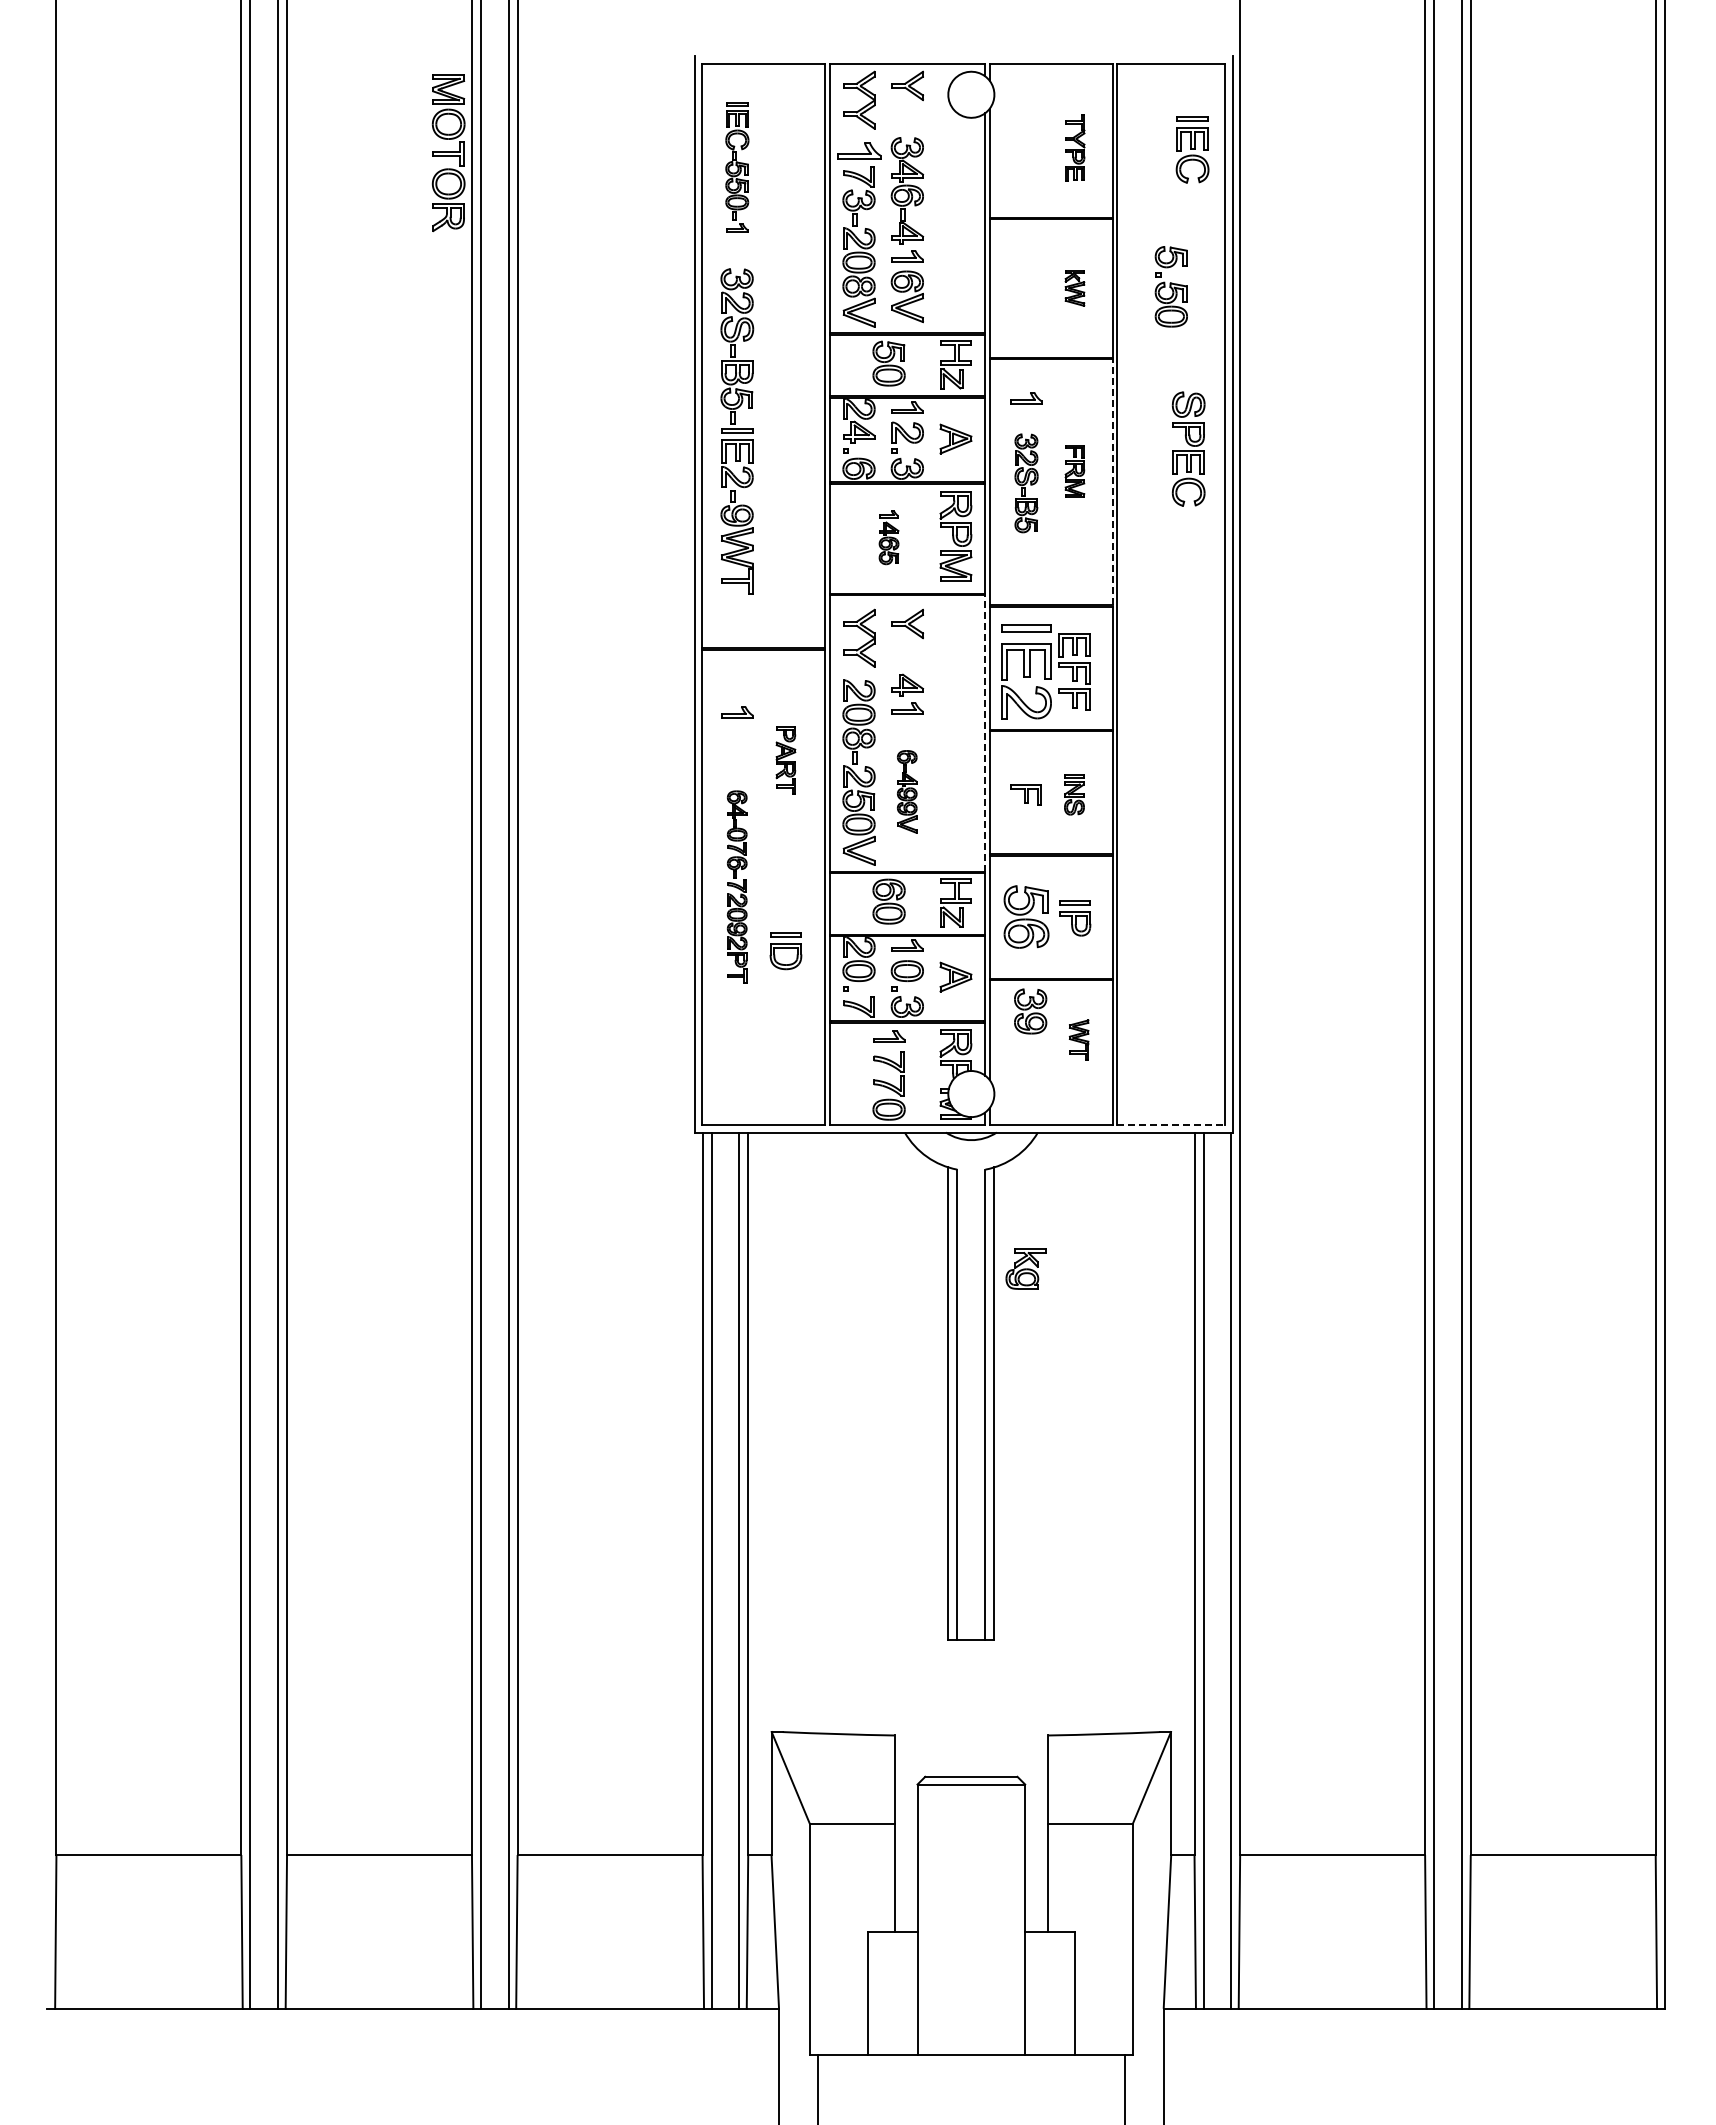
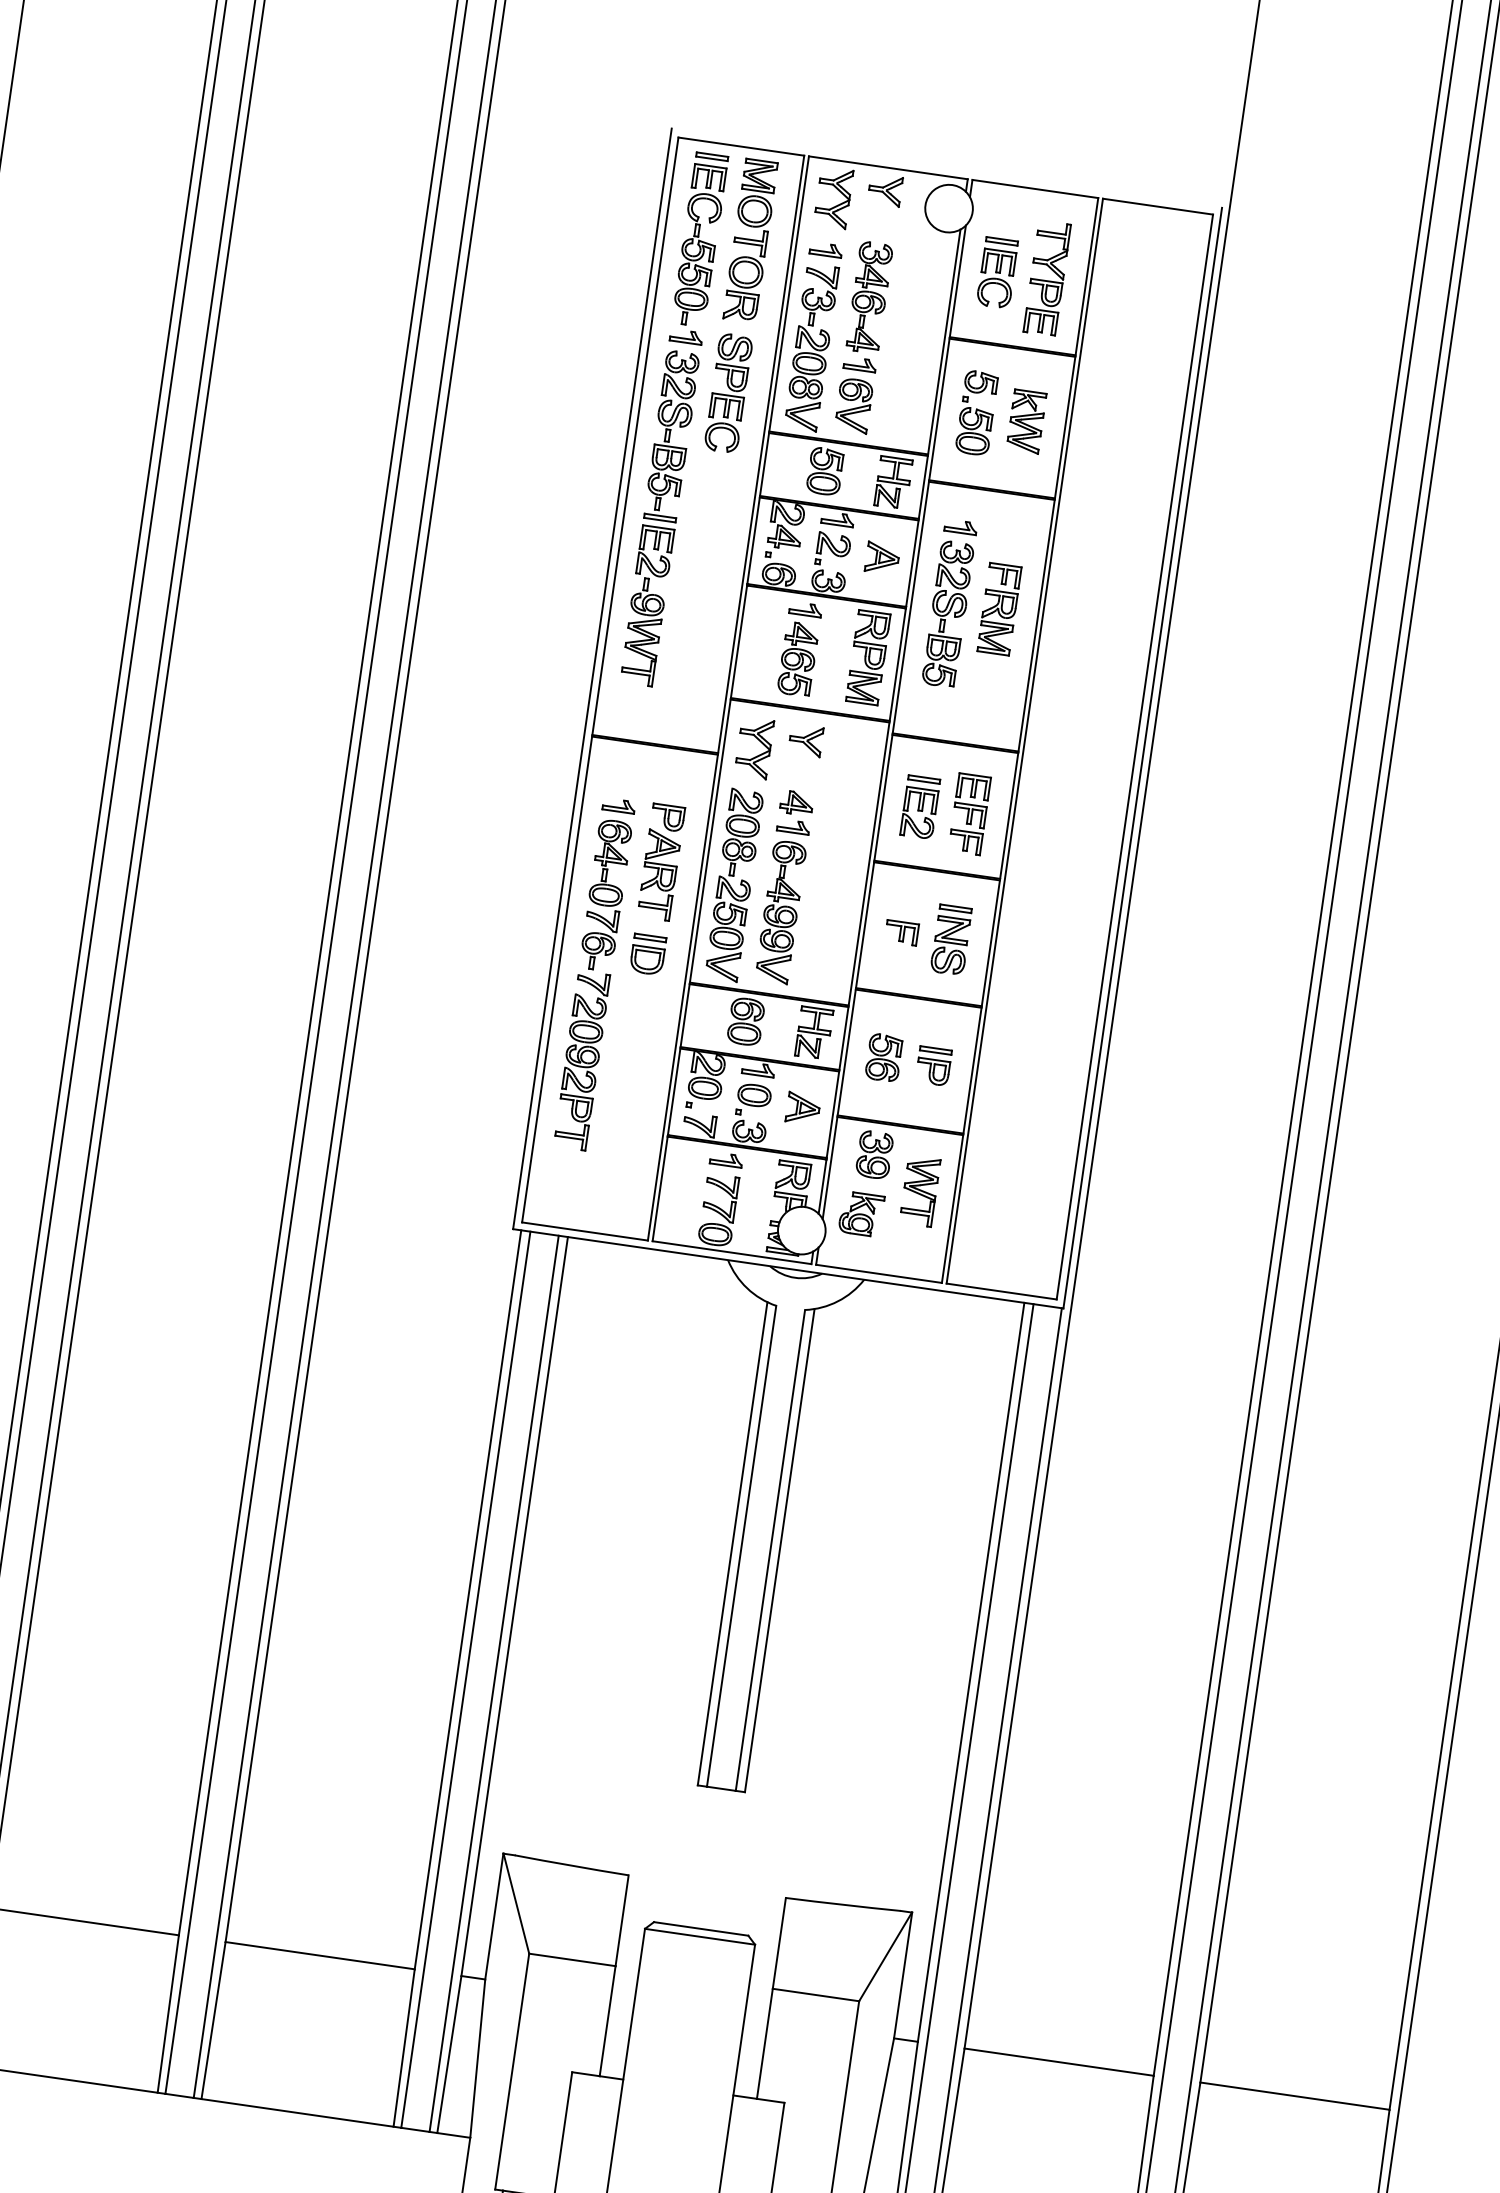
part: (1075, 147) -> (1047, 277), size x1.67
part: (1192, 149) -> (997, 272), moved
part: (859, 151) -> (826, 250), size x0.71
part: (448, 153) -> (750, 241), moved
part: (737, 167) -> (699, 248), size x1.43
part: (1170, 286) -> (976, 412), moved
part: (1074, 288) -> (1026, 421), size x1.67
part: (1188, 448) -> (728, 392), moved
part: (1074, 471) -> (999, 609), size x1.67
line: (1112, 482) -> (1036, 625), dashed -> solid
part: (1026, 483) -> (948, 614), size x1.43
part: (888, 537) -> (799, 649), size x1.67
part: (1026, 672) -> (920, 807), size x0.62
line: (985, 733) -> (869, 863), dashed -> solid
part: (785, 760) -> (660, 862), size x1.67
part: (906, 791) -> (780, 911), size x1.67
part: (1074, 794) -> (951, 939), size x1.67
part: (736, 886) -> (592, 983), size x1.67
part: (1025, 917) -> (883, 1058), size x0.71
part: (785, 951) -> (647, 955), moved
part: (1078, 1039) -> (919, 1190), size x1.67
line: (1171, 1124) -> (1002, 1291), dashed -> solid
part: (1025, 1268) -> (860, 1213), moved

